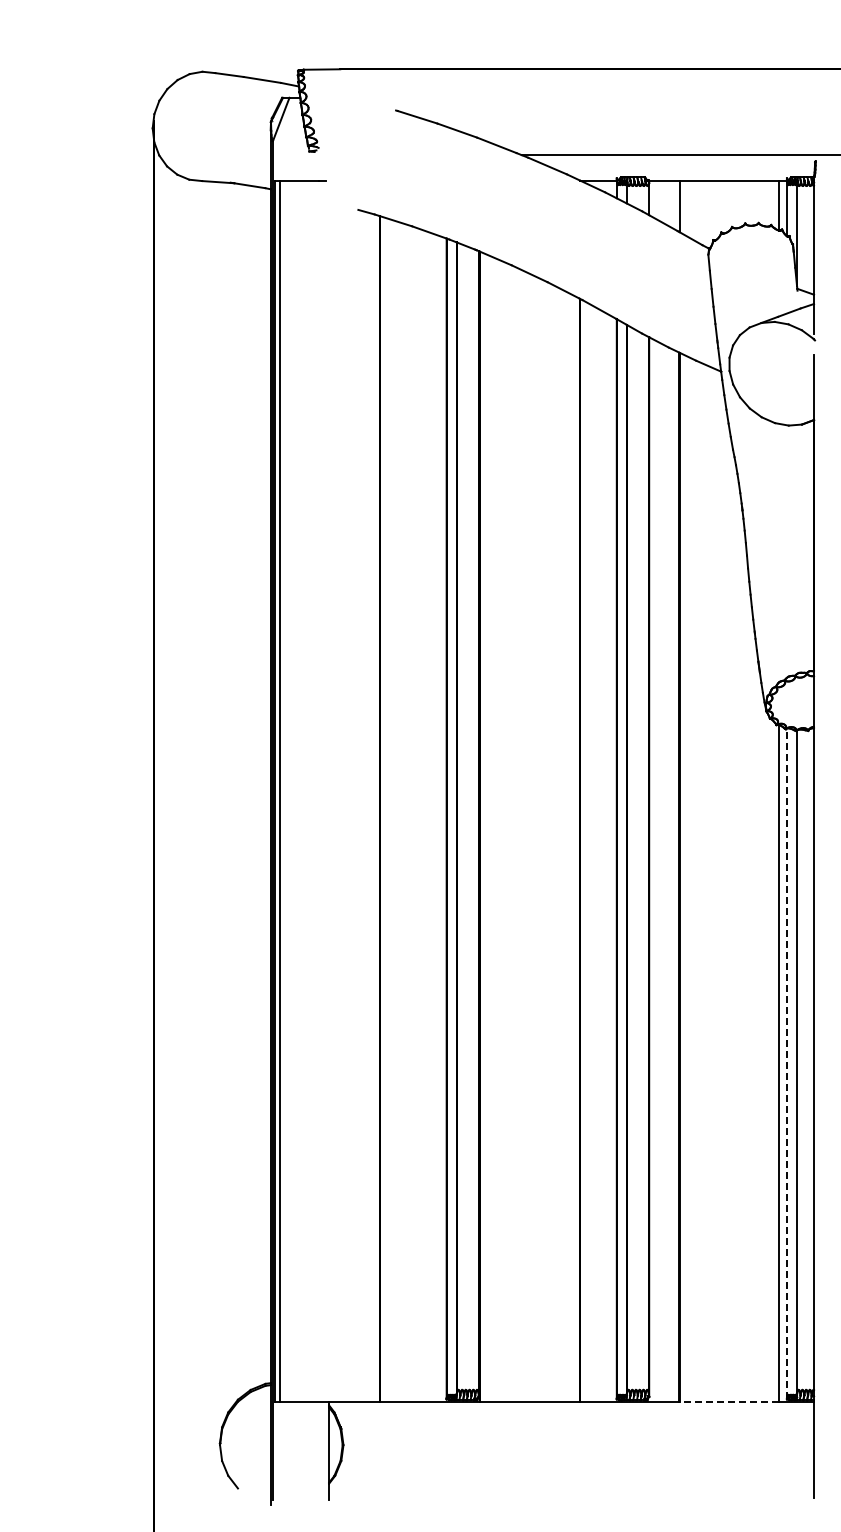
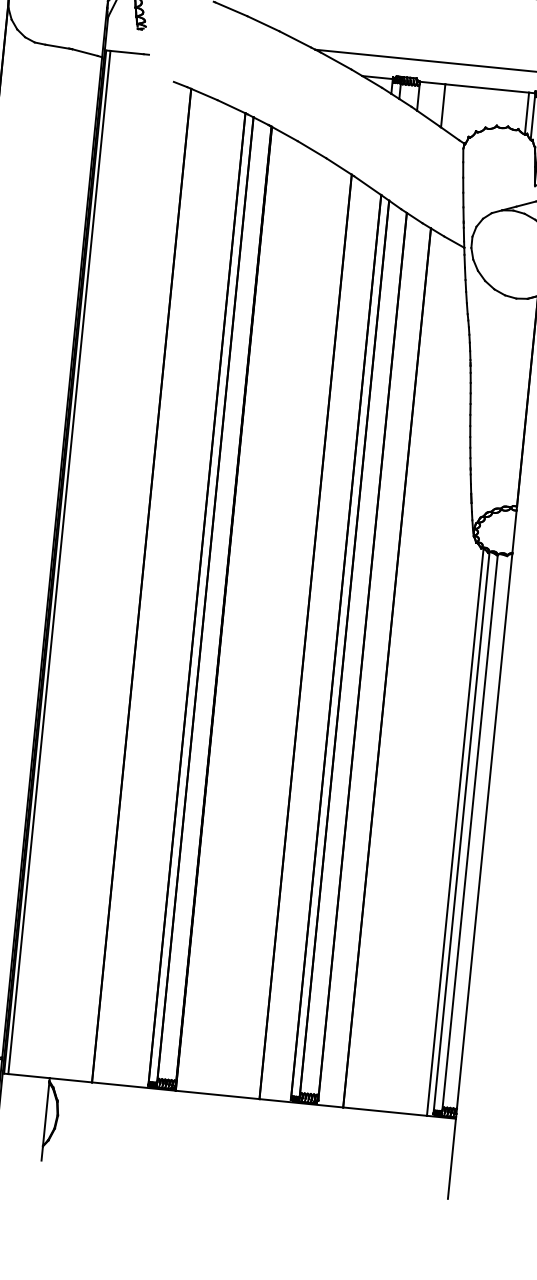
line: (786, 1063) -> (461, 832), dashed -> solid
line: (729, 1402) -> (385, 1112), dashed -> solid

